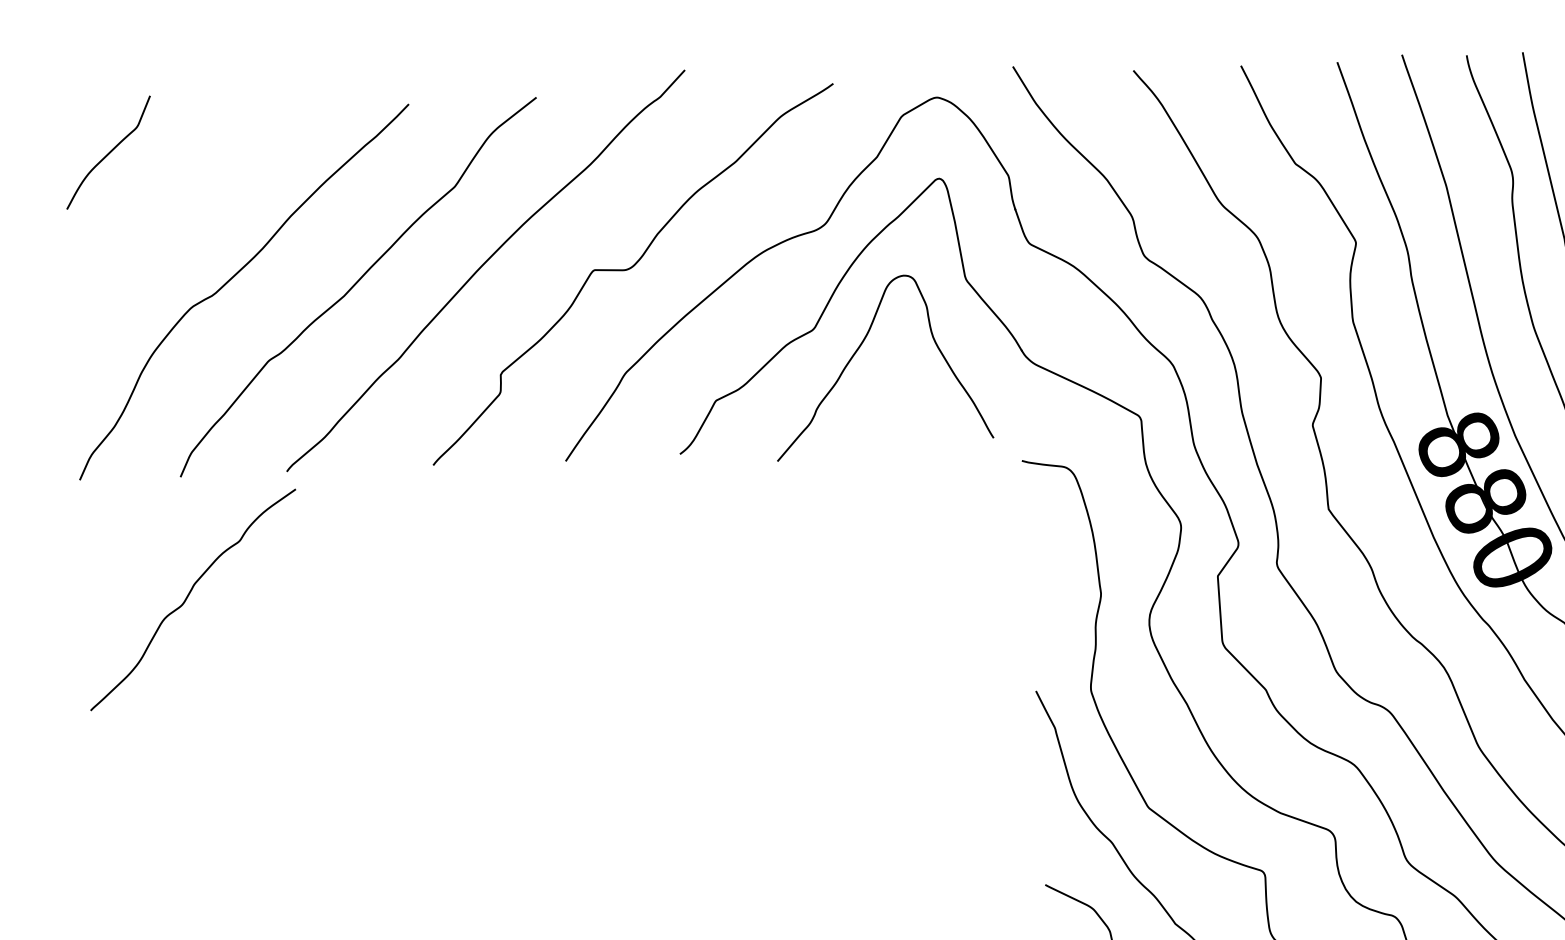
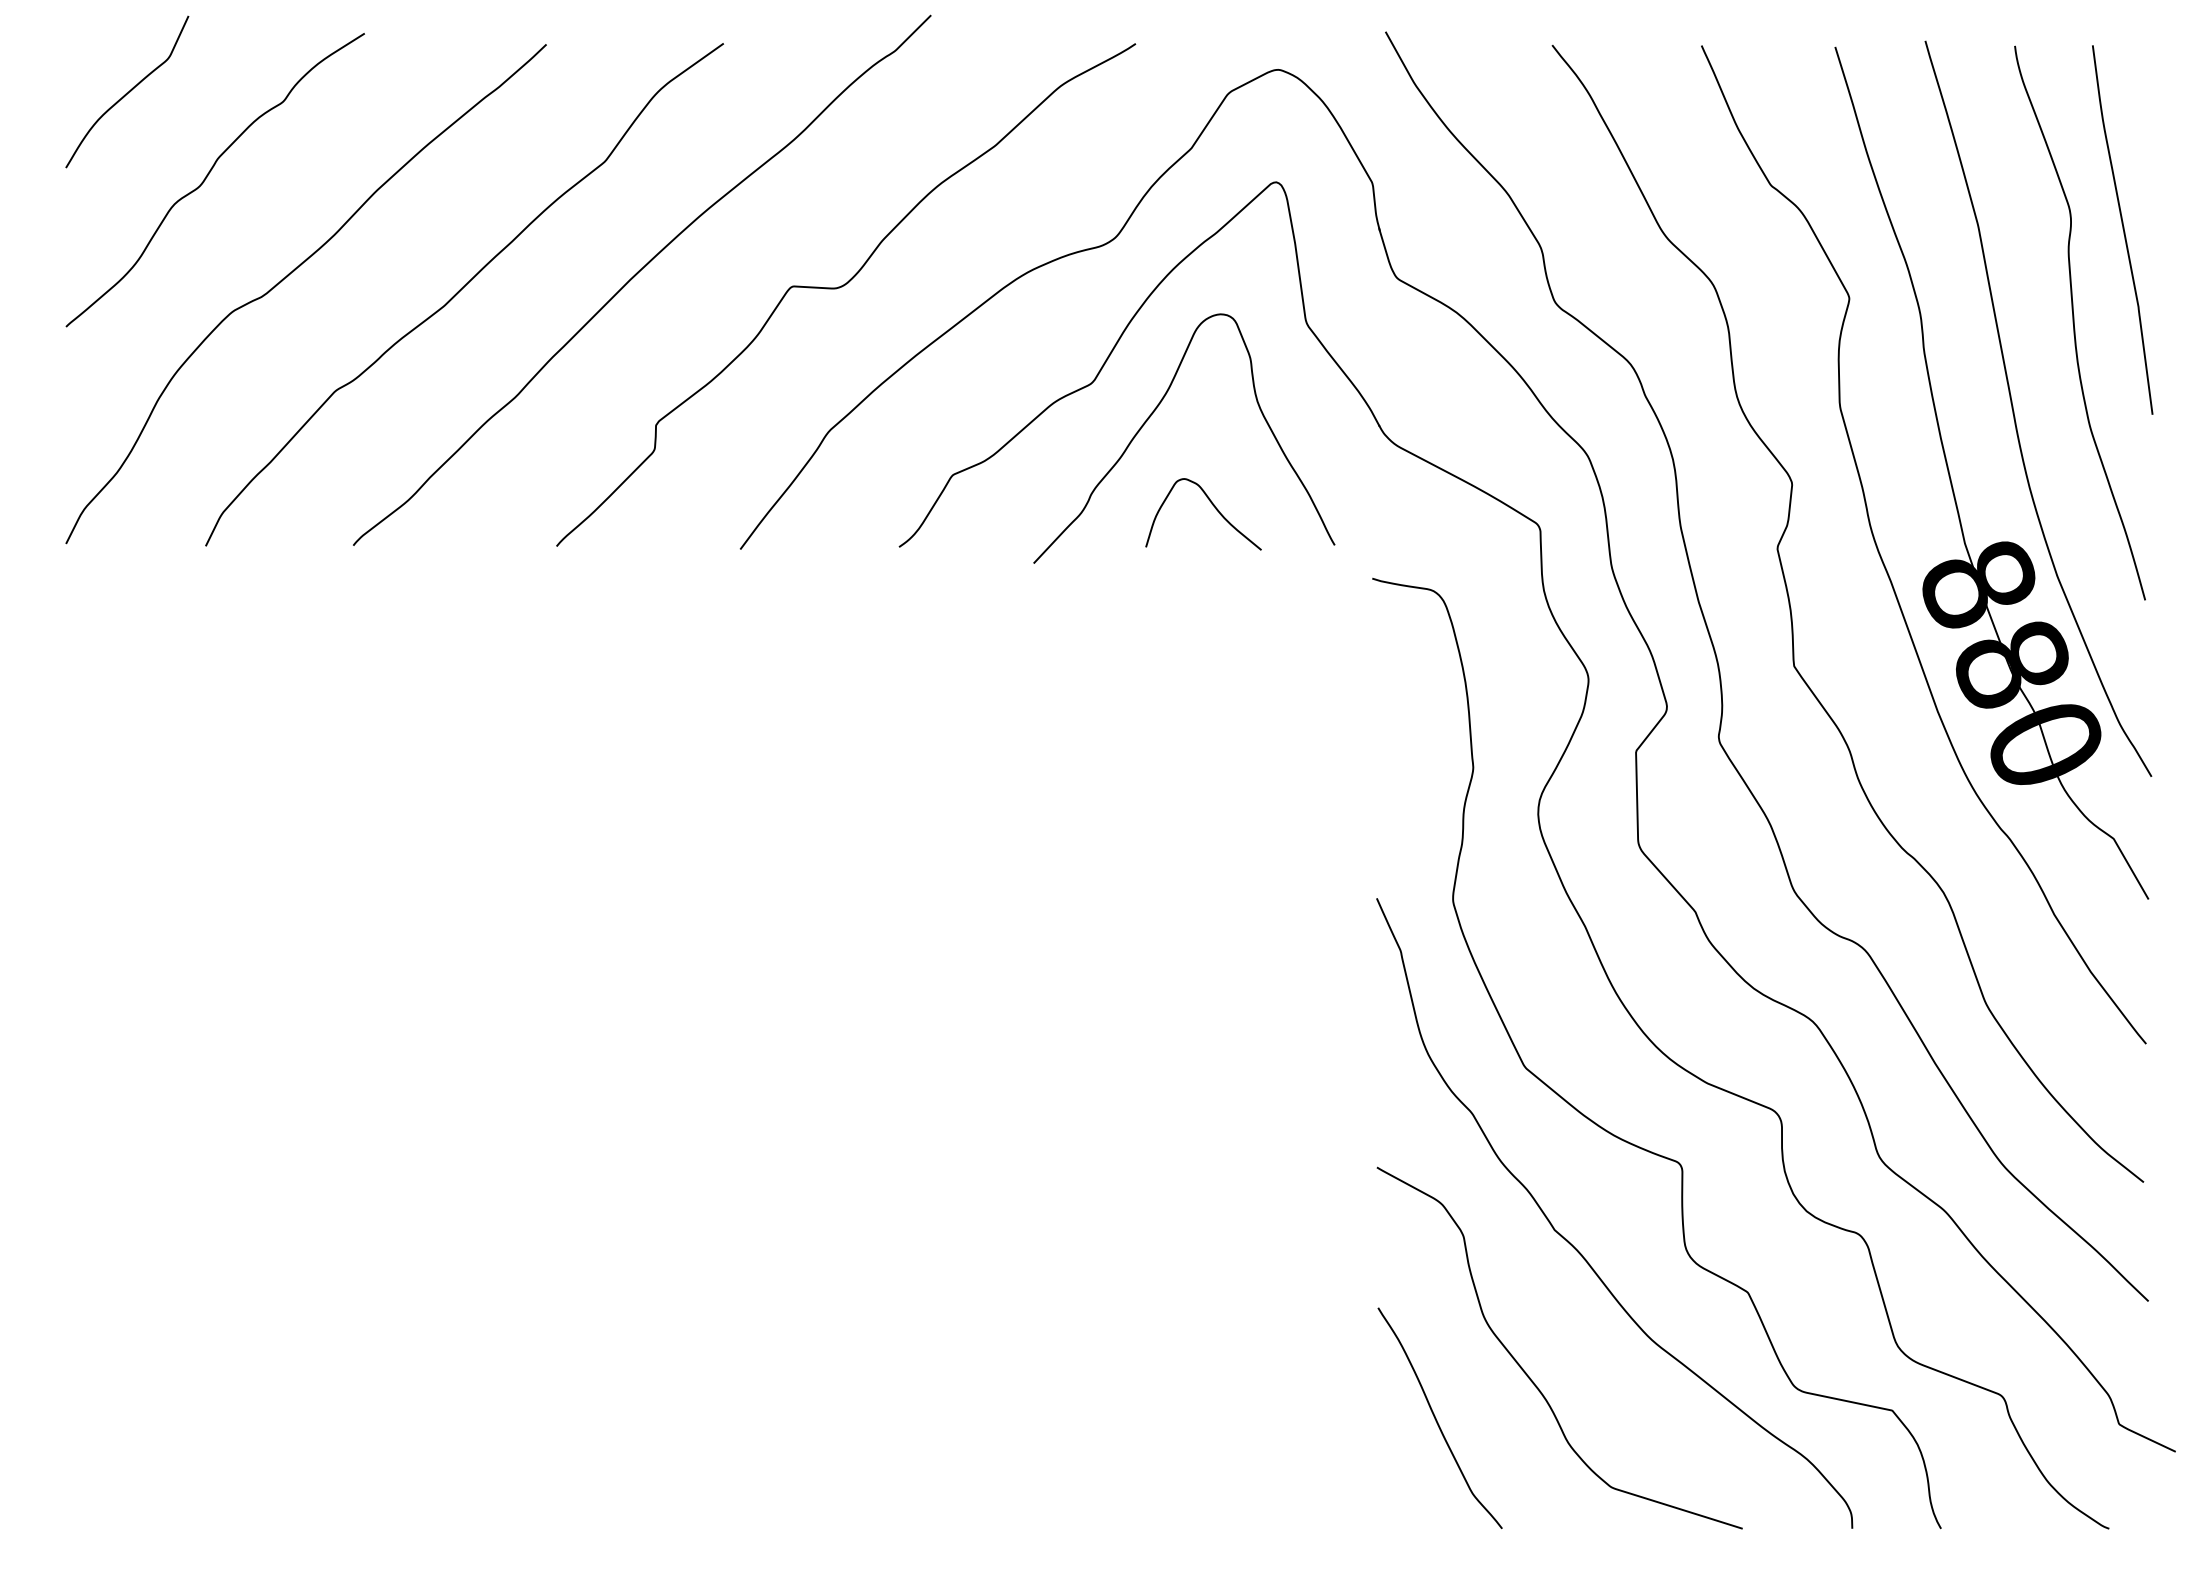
curve: (904, 413) -> (1212, 505), added
curve: (187, 598) -> (207, 177), moved

